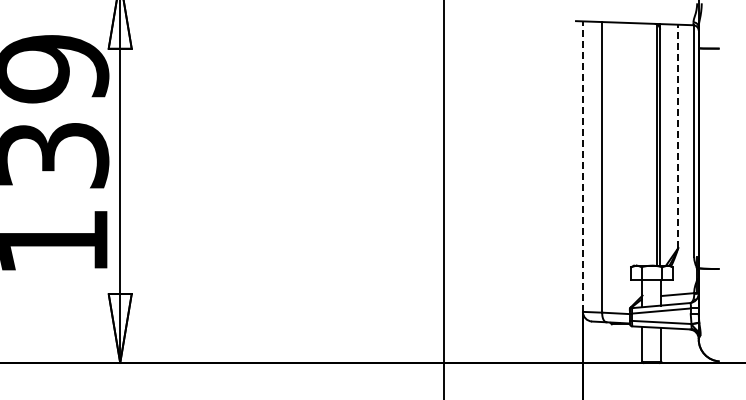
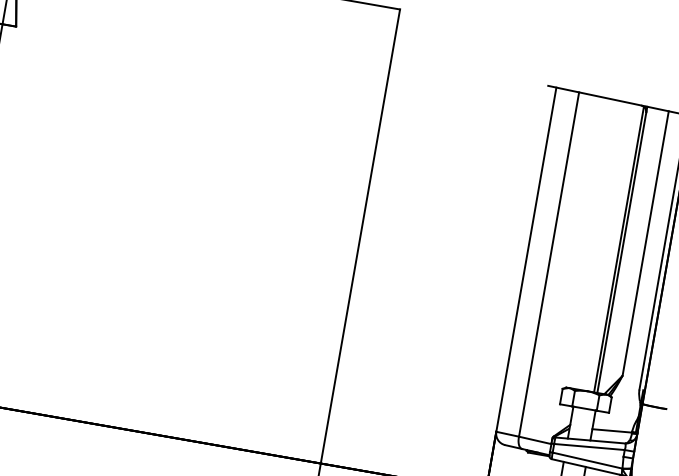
line: (678, 136) -> (645, 243), dashed -> solid
line: (582, 166) -> (525, 259), dashed -> solid

